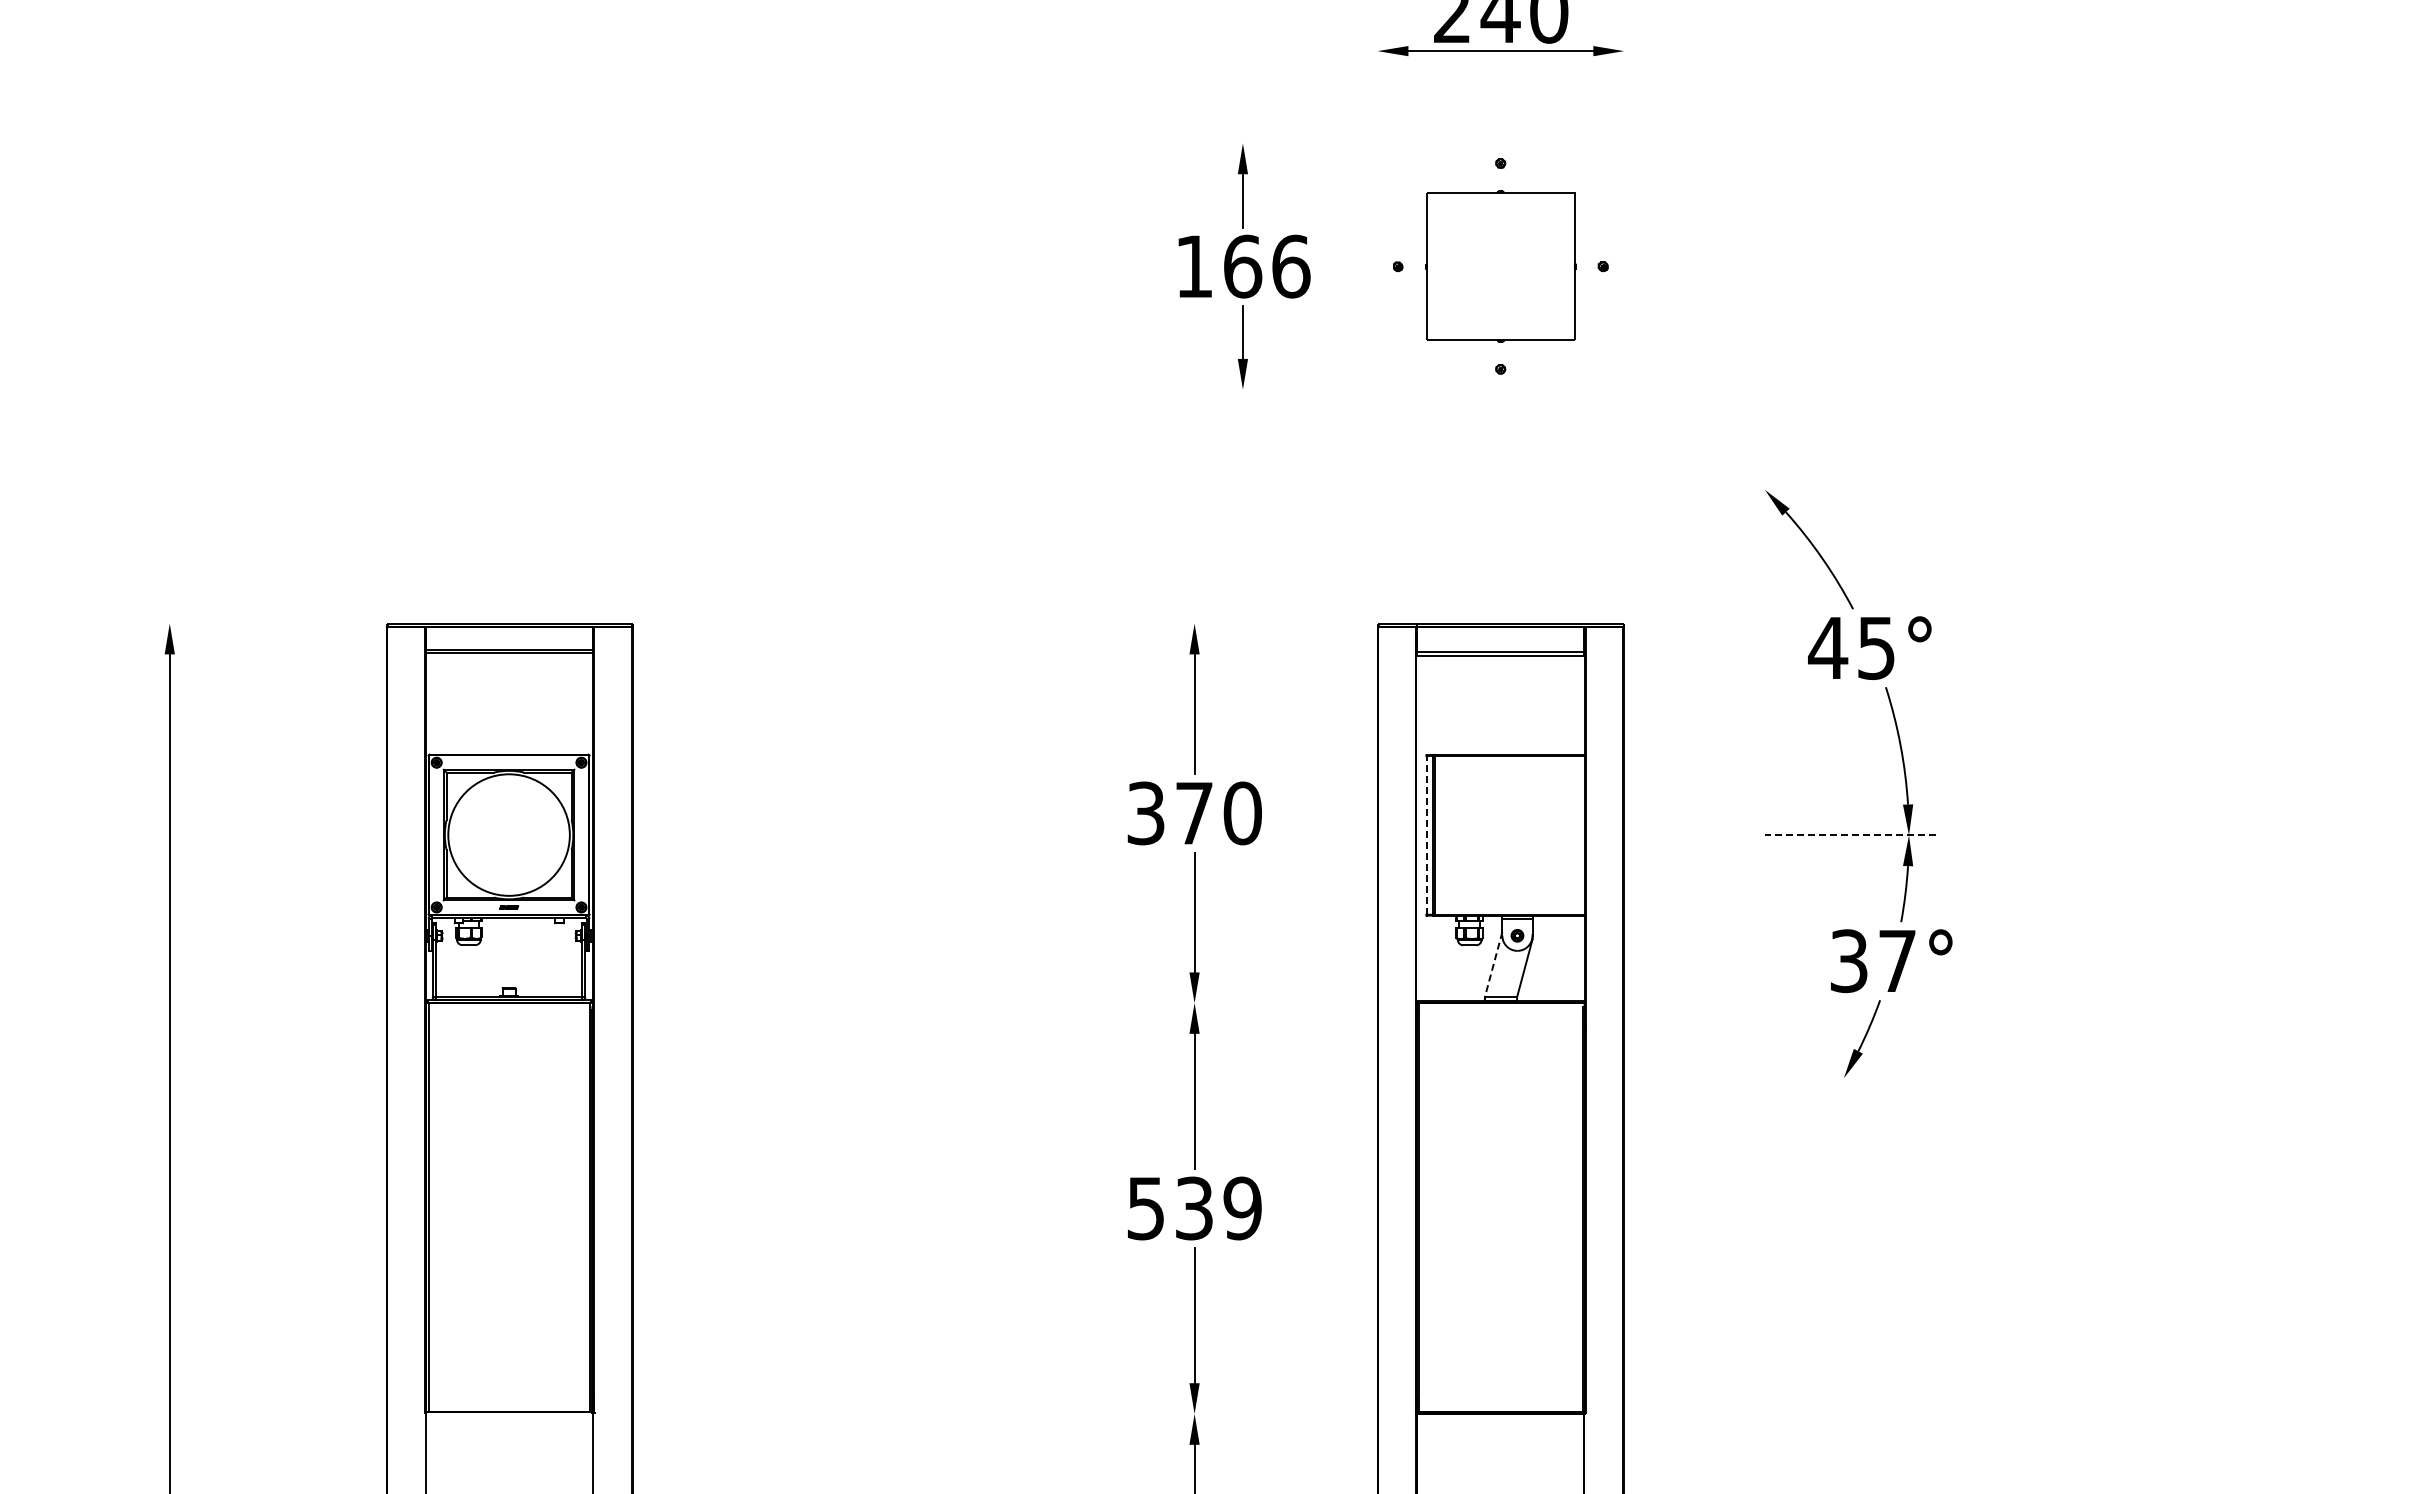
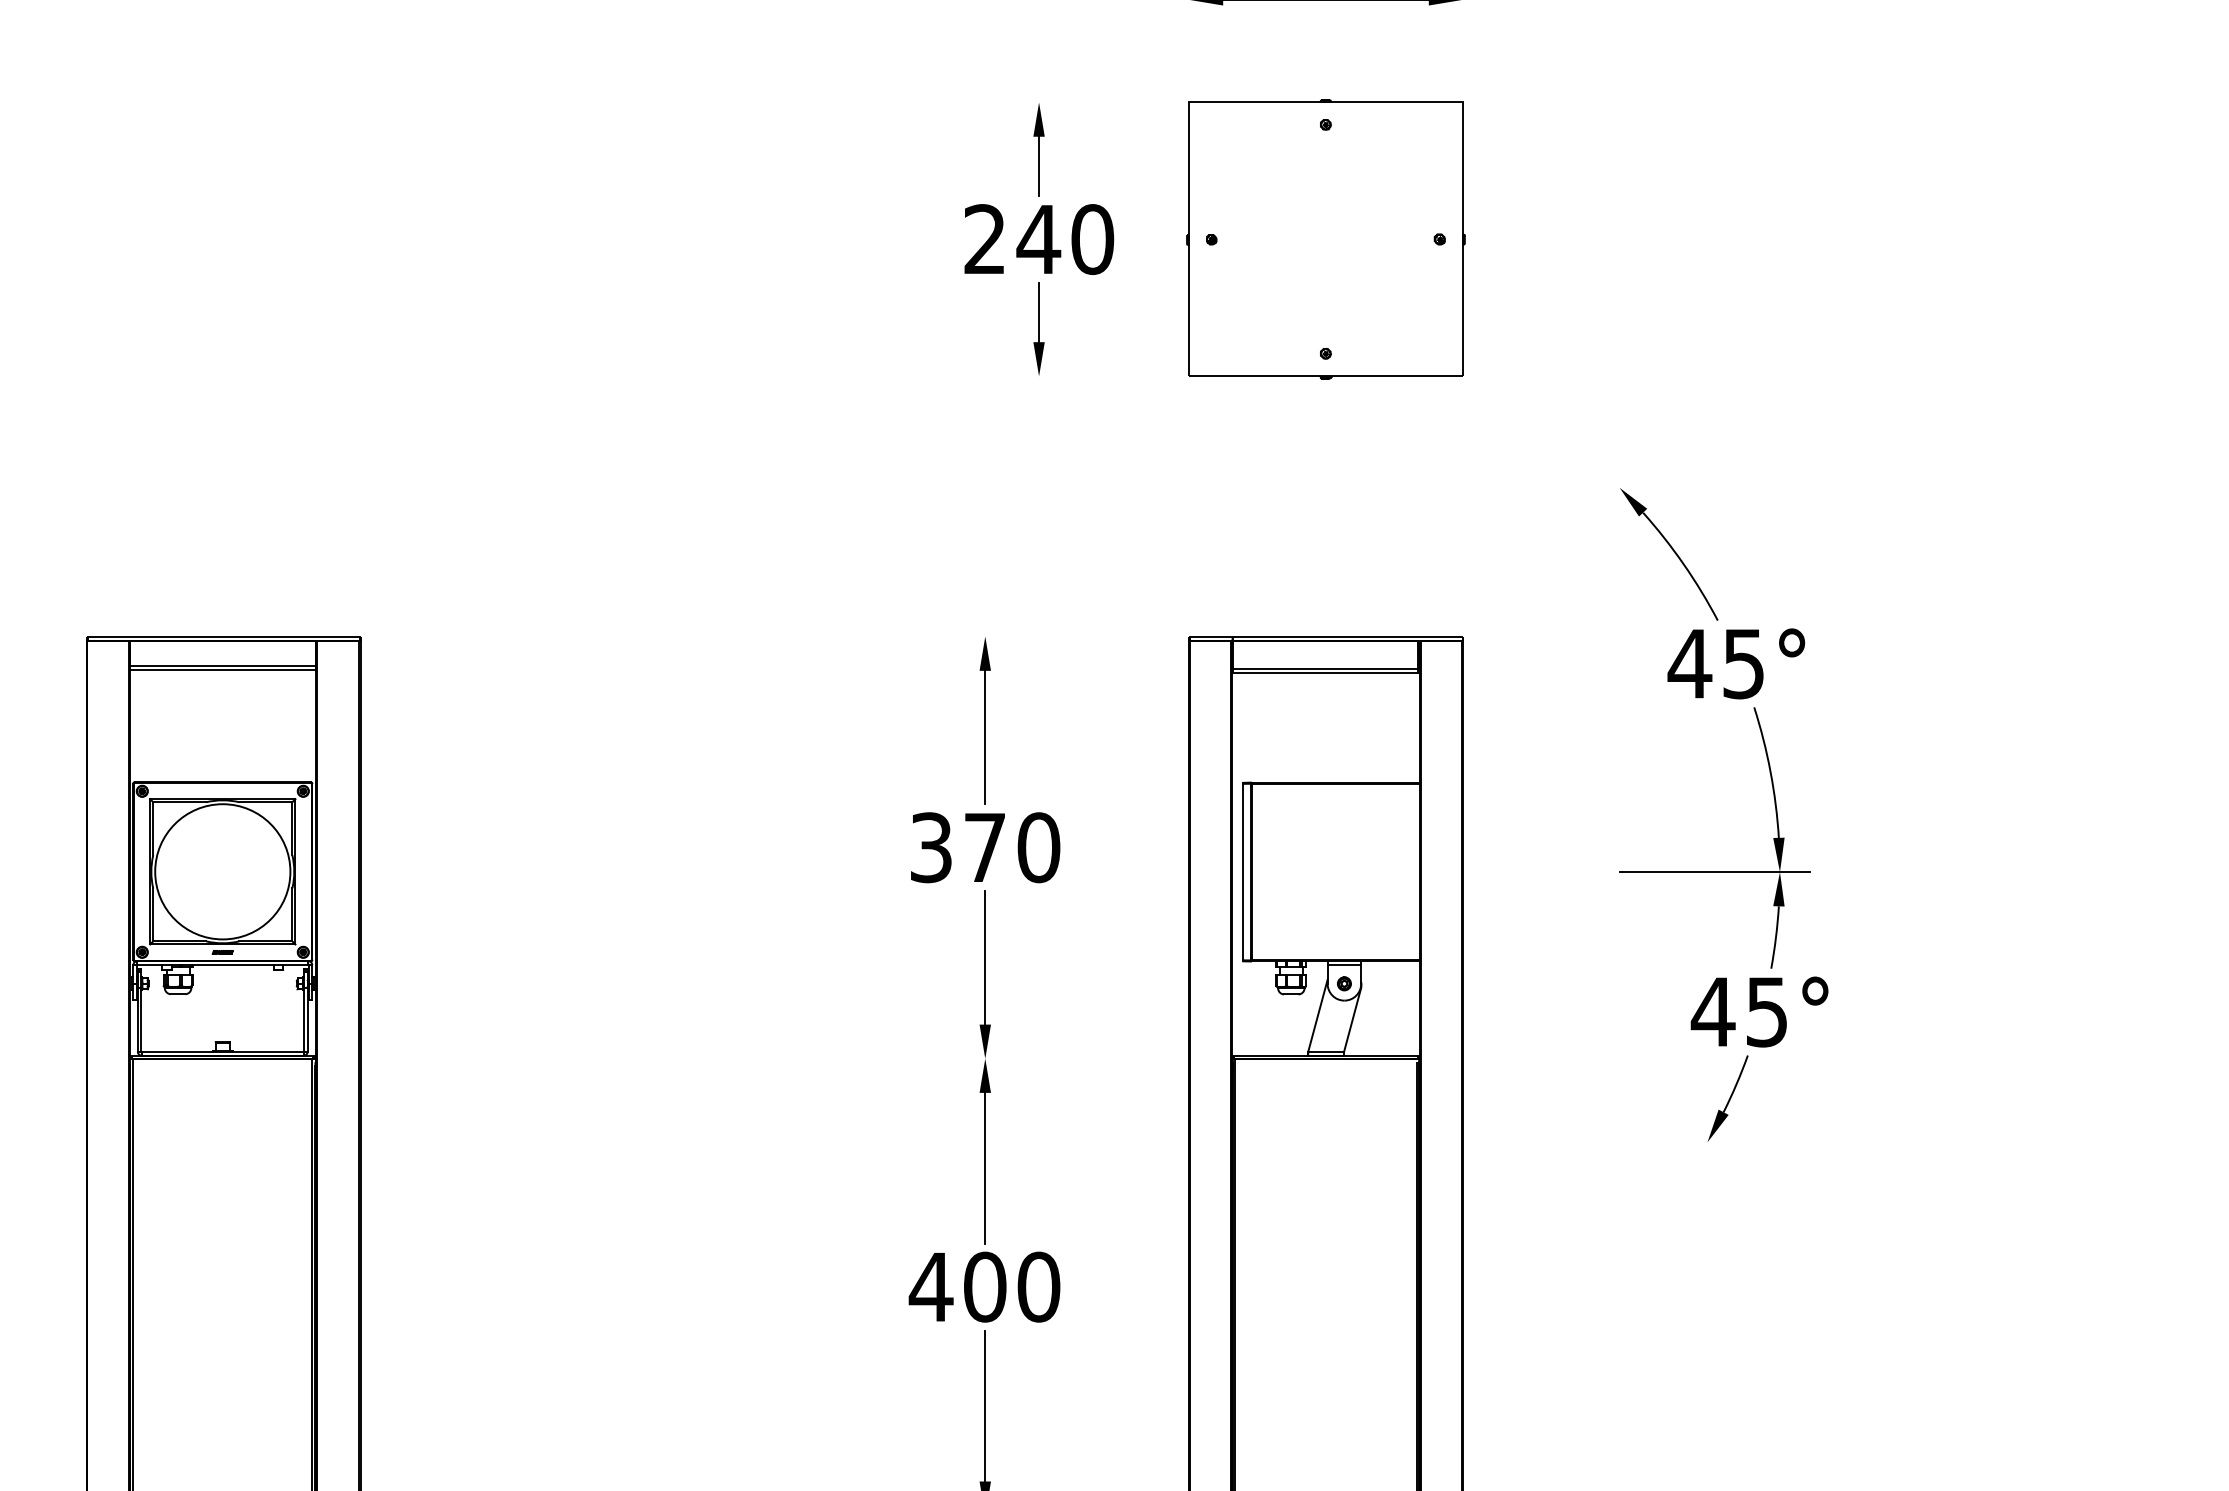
text: (1243, 266) -> (1039, 239), 166 -> 240
part: (1500, 266) -> (1325, 239), size x1.67
line: (1426, 834) -> (1243, 871), dashed -> solid
line: (1850, 835) -> (1714, 872), dashed -> solid
text: (1871, 961) -> (1738, 1012), 37° -> 45°
line: (1493, 964) -> (1317, 1015), dashed -> solid
text: (1193, 1208) -> (984, 1287), 539 -> 400

